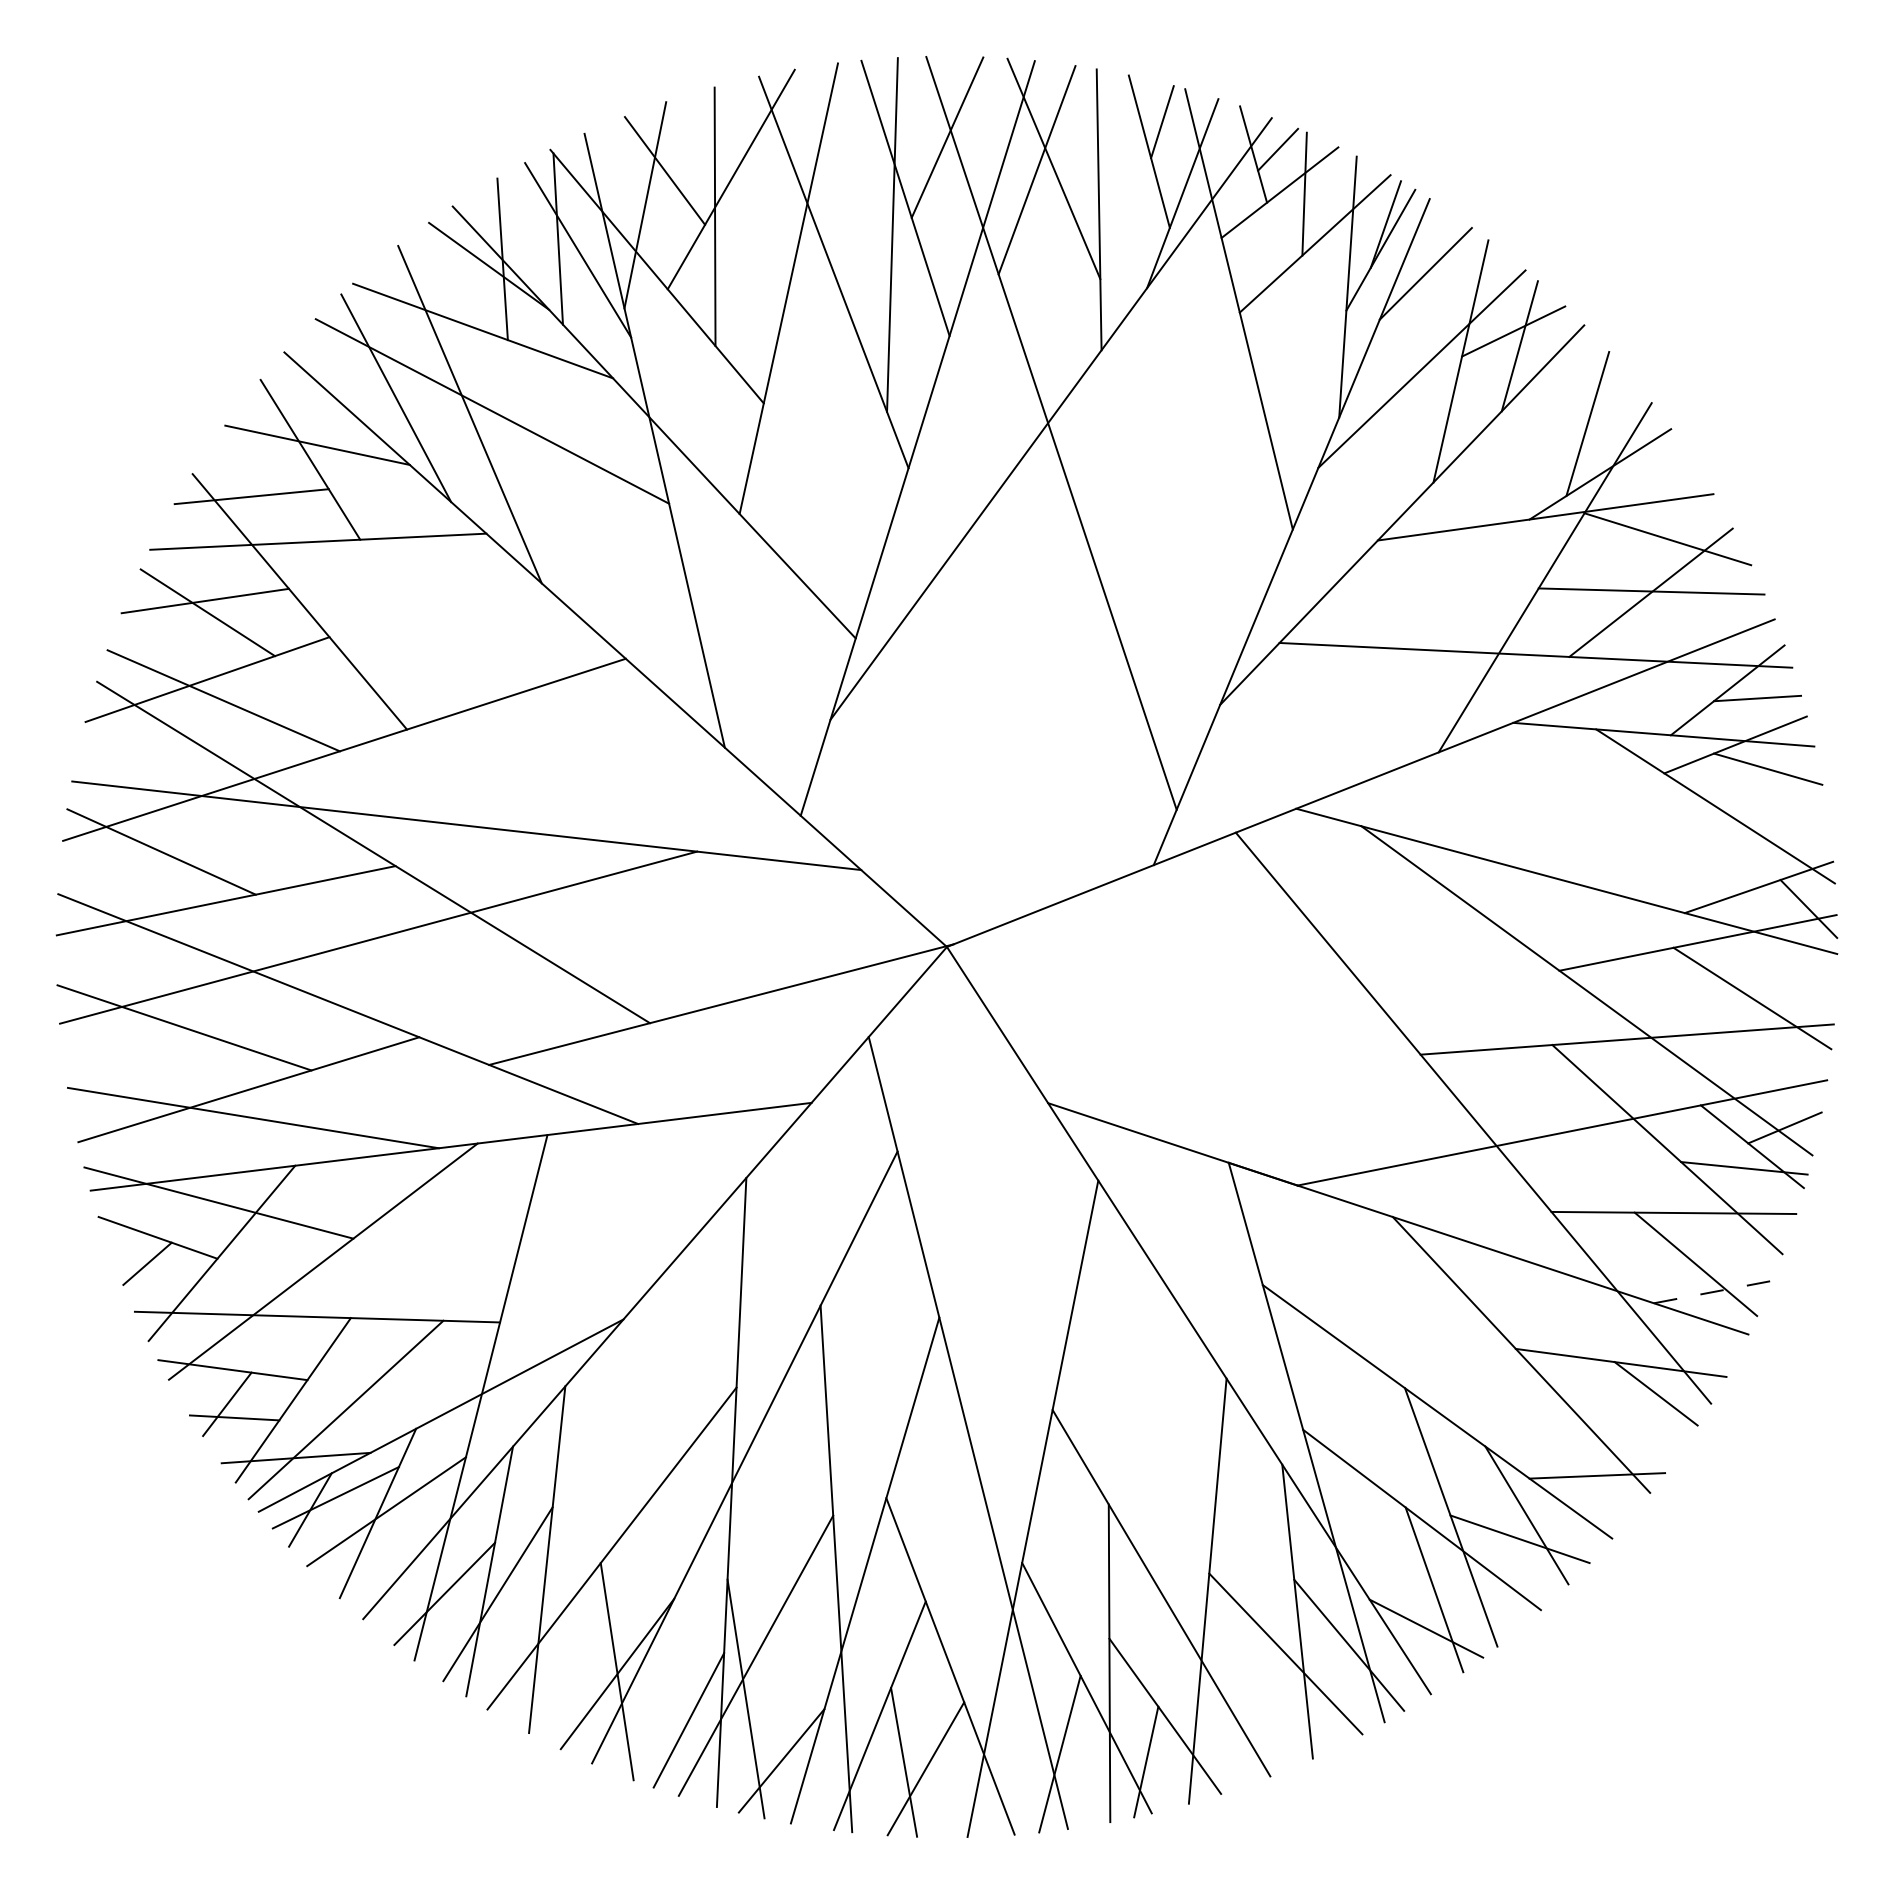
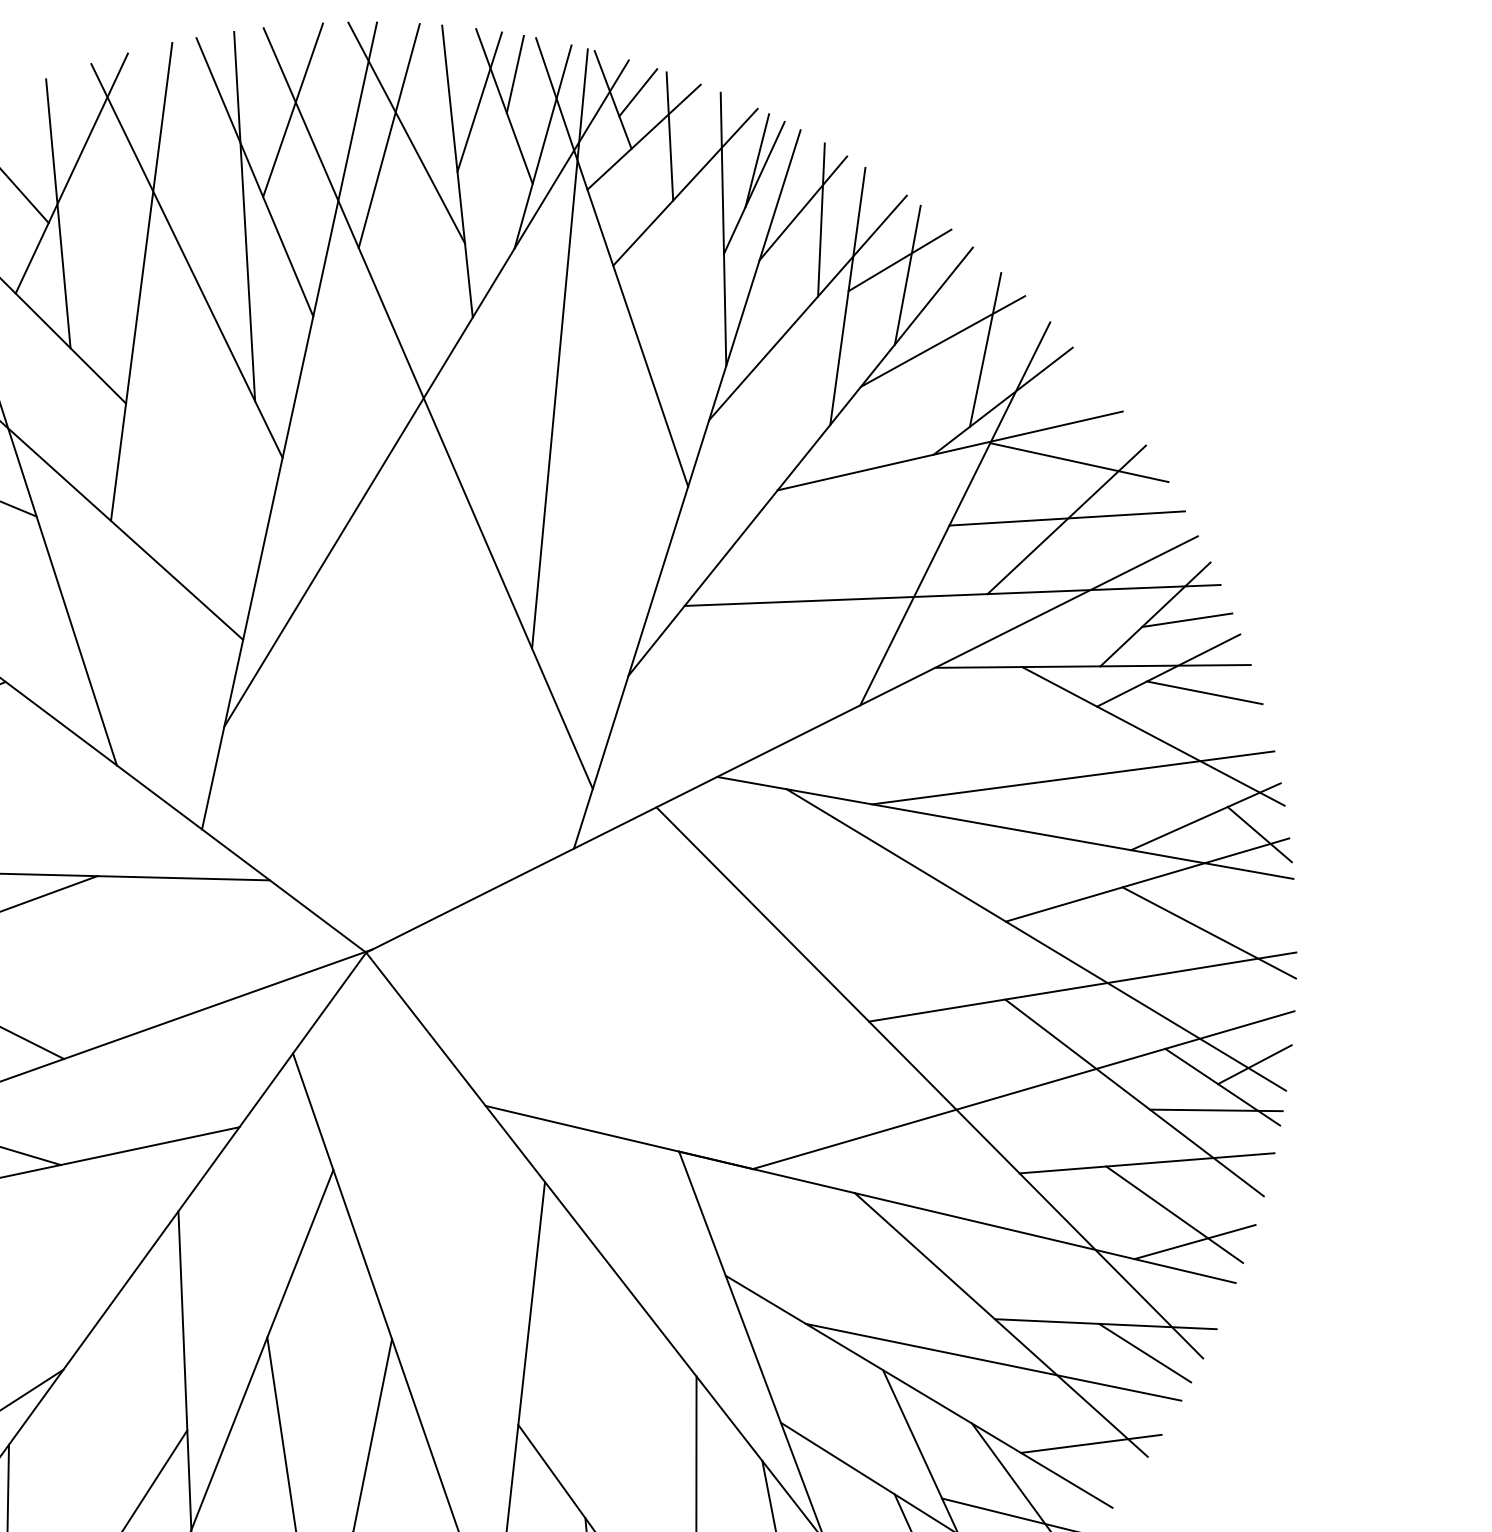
line: (1126, 145) -> (480, 102), added
line: (1441, 286) -> (820, 220), added
line: (1181, 387) -> (559, 348), added
line: (1547, 412) -> (942, 341), added
line: (1635, 838) -> (1072, 777), added
line: (1713, 1291) -> (1195, 1241), dashed -> solid
line: (1510, 1389) -> (993, 1361), added

